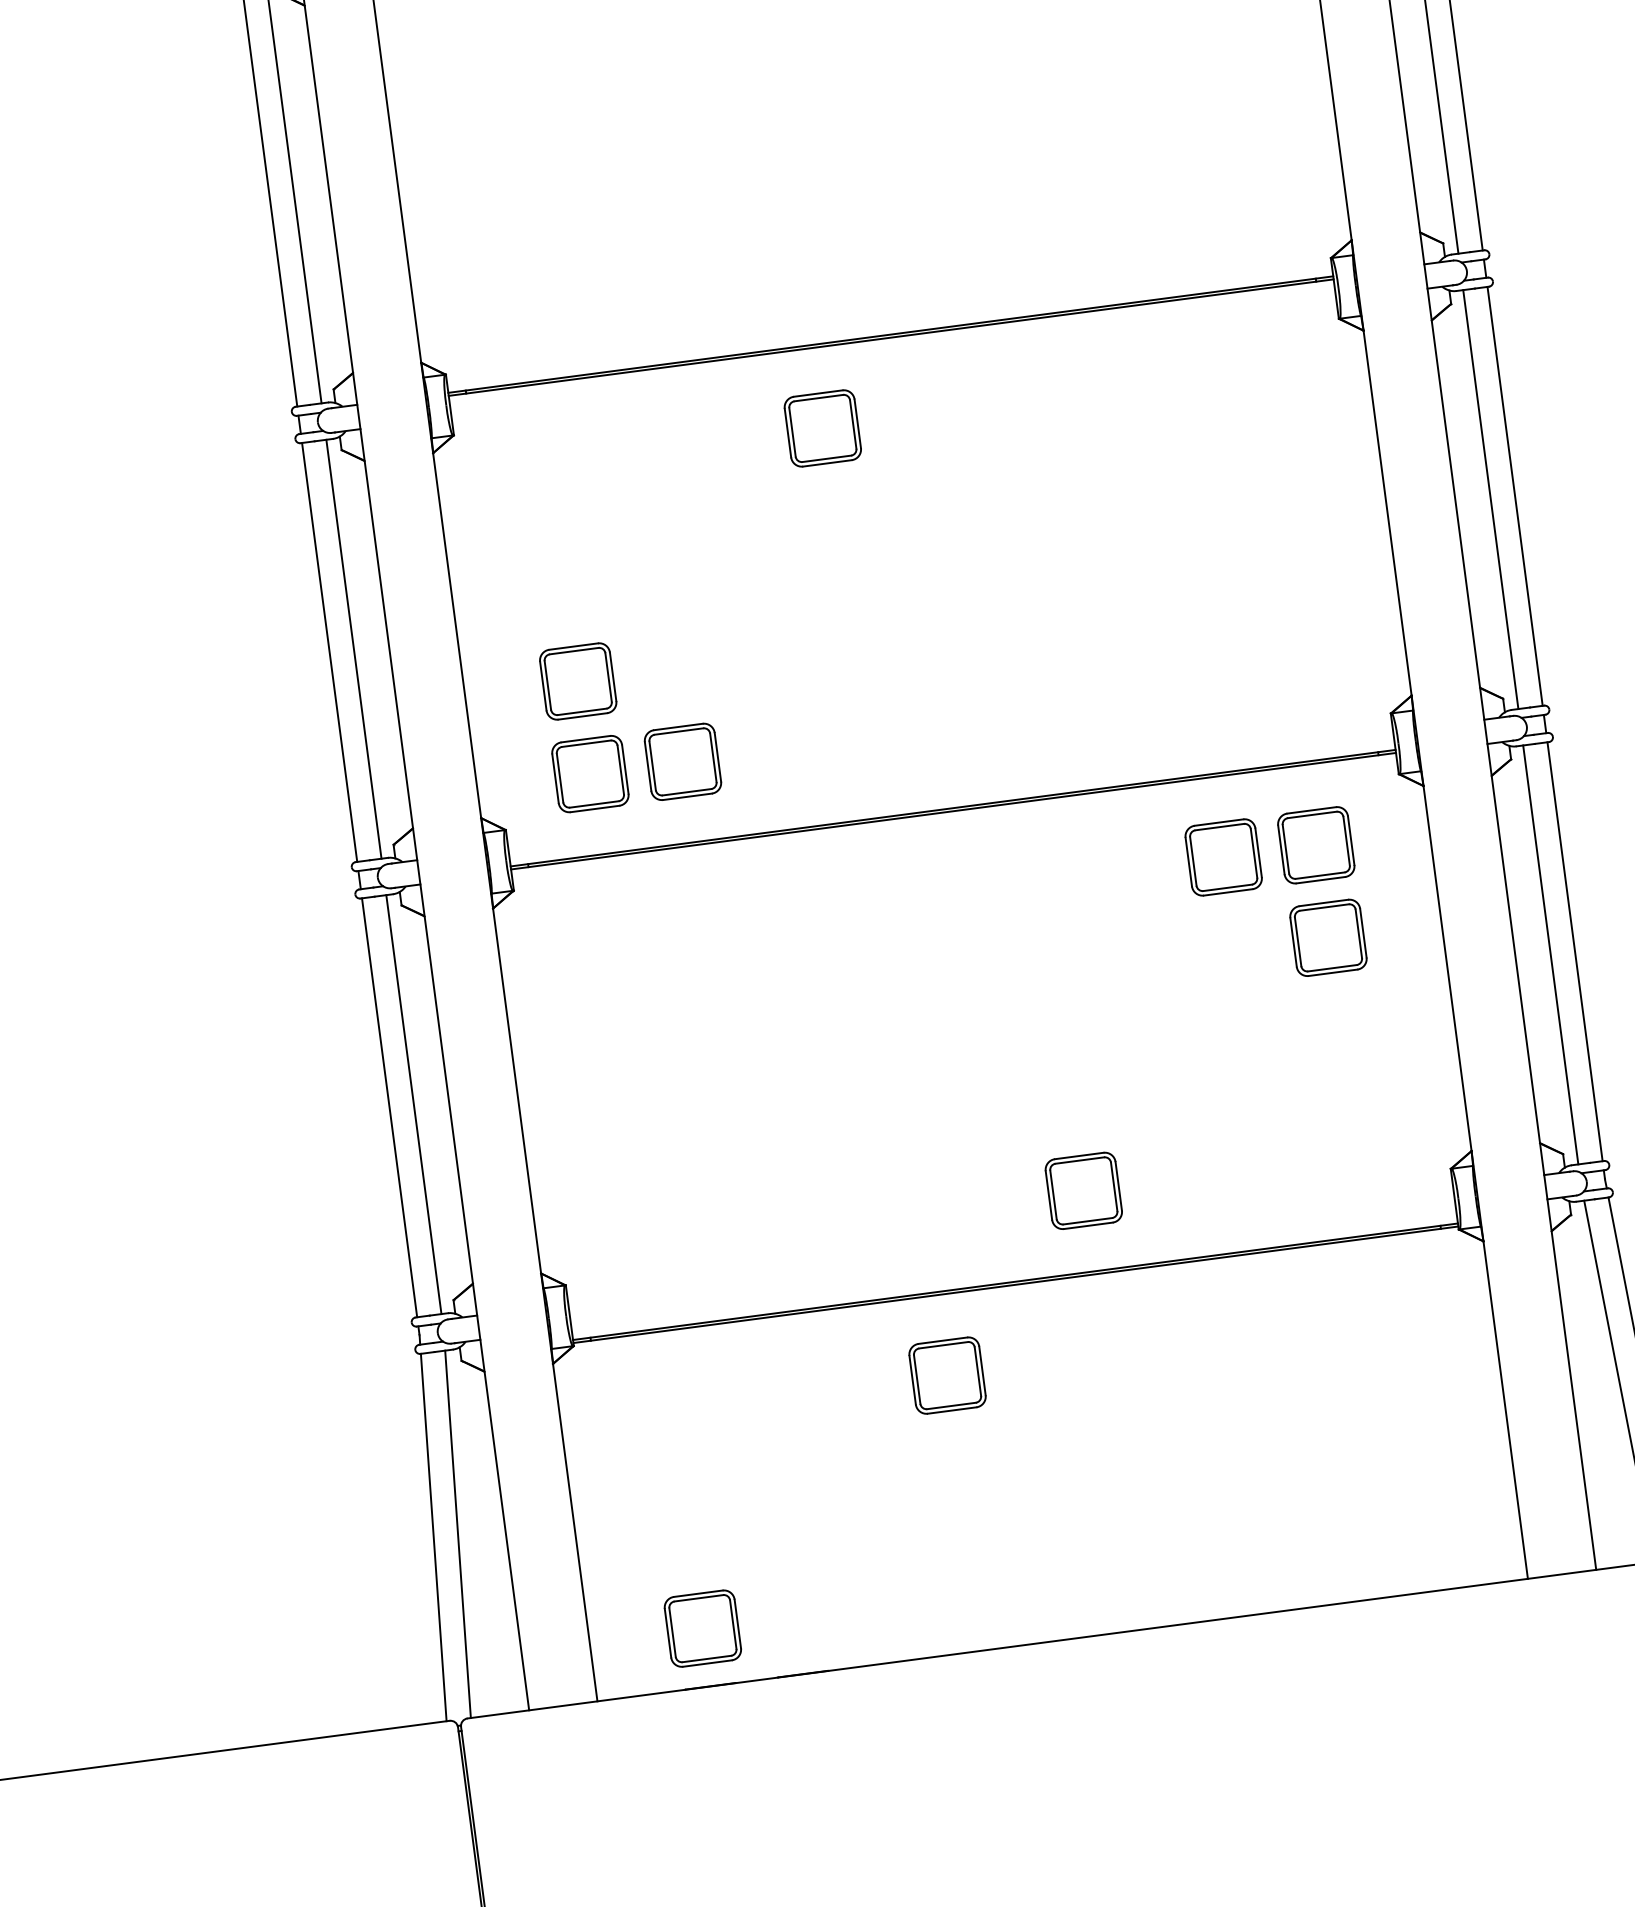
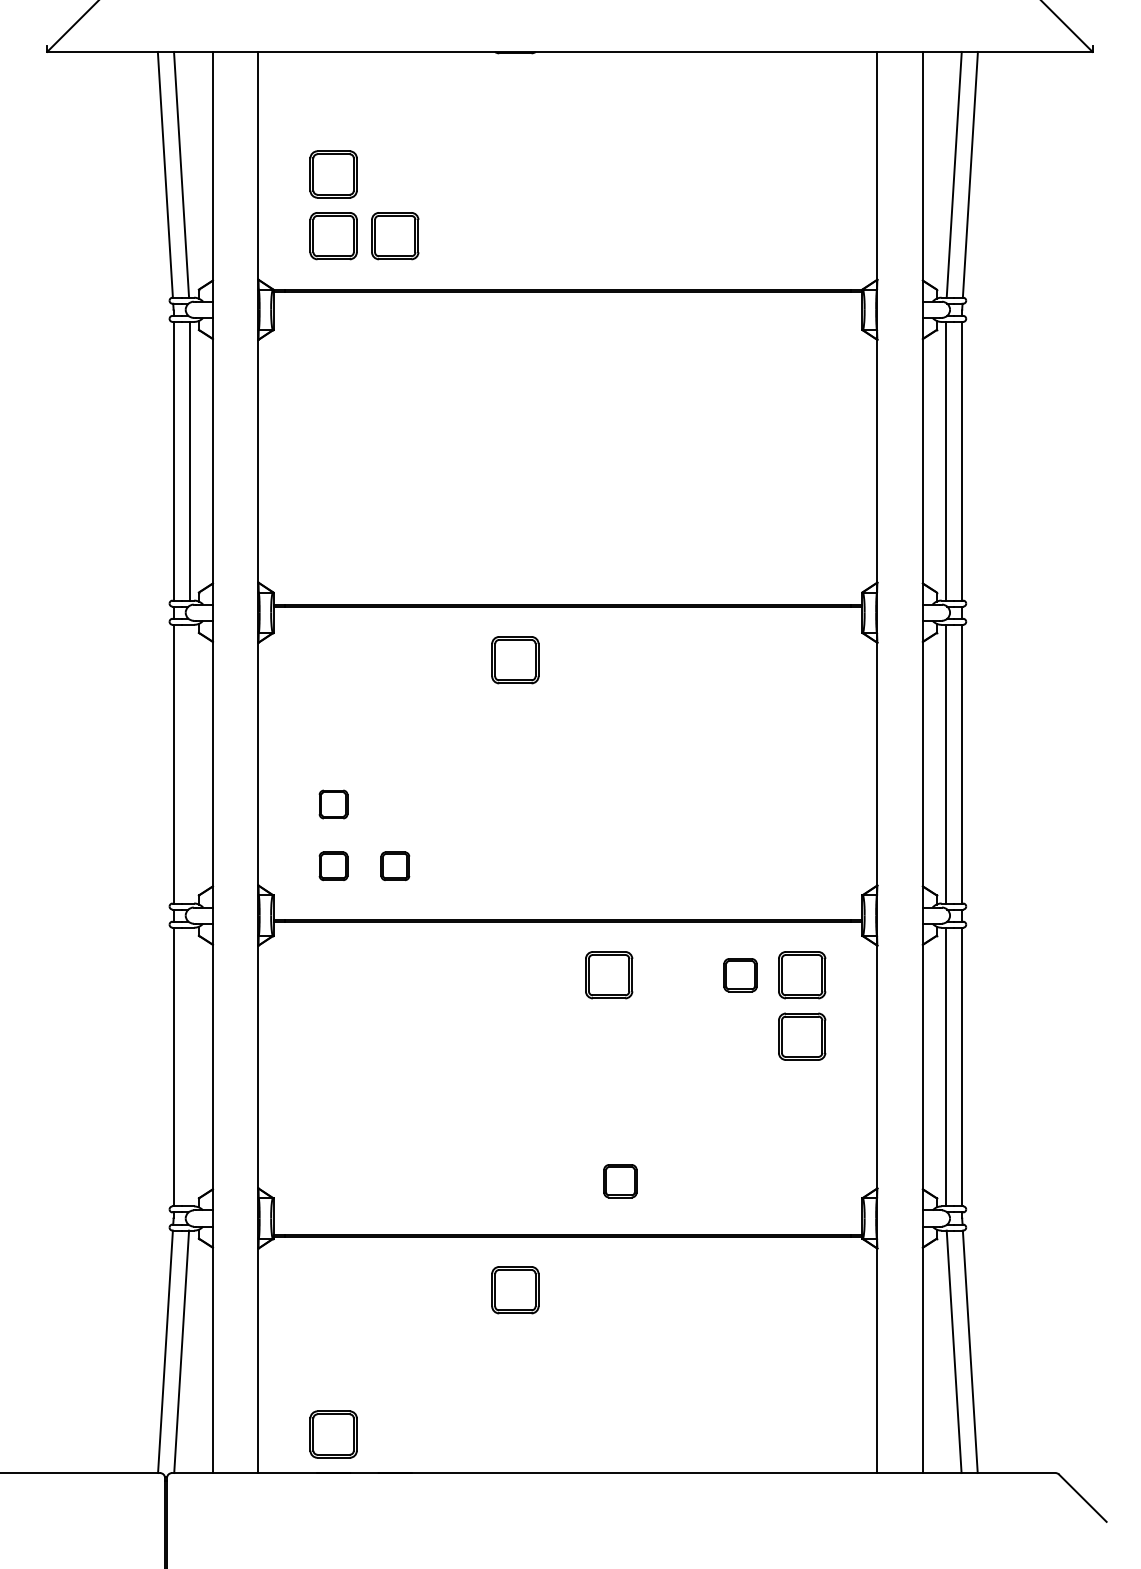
line: (353, 648) -> (189, 763), removed
part: (577, 681) -> (333, 804), size x0.6
part: (683, 762) -> (395, 866), size x0.6
part: (590, 774) -> (333, 866), size x0.6
part: (1223, 857) -> (740, 975), size x0.7
part: (1026, 883) -> (609, 975), added
line: (413, 1103) -> (189, 1066), removed
part: (1084, 1191) -> (620, 1181), size x0.7

